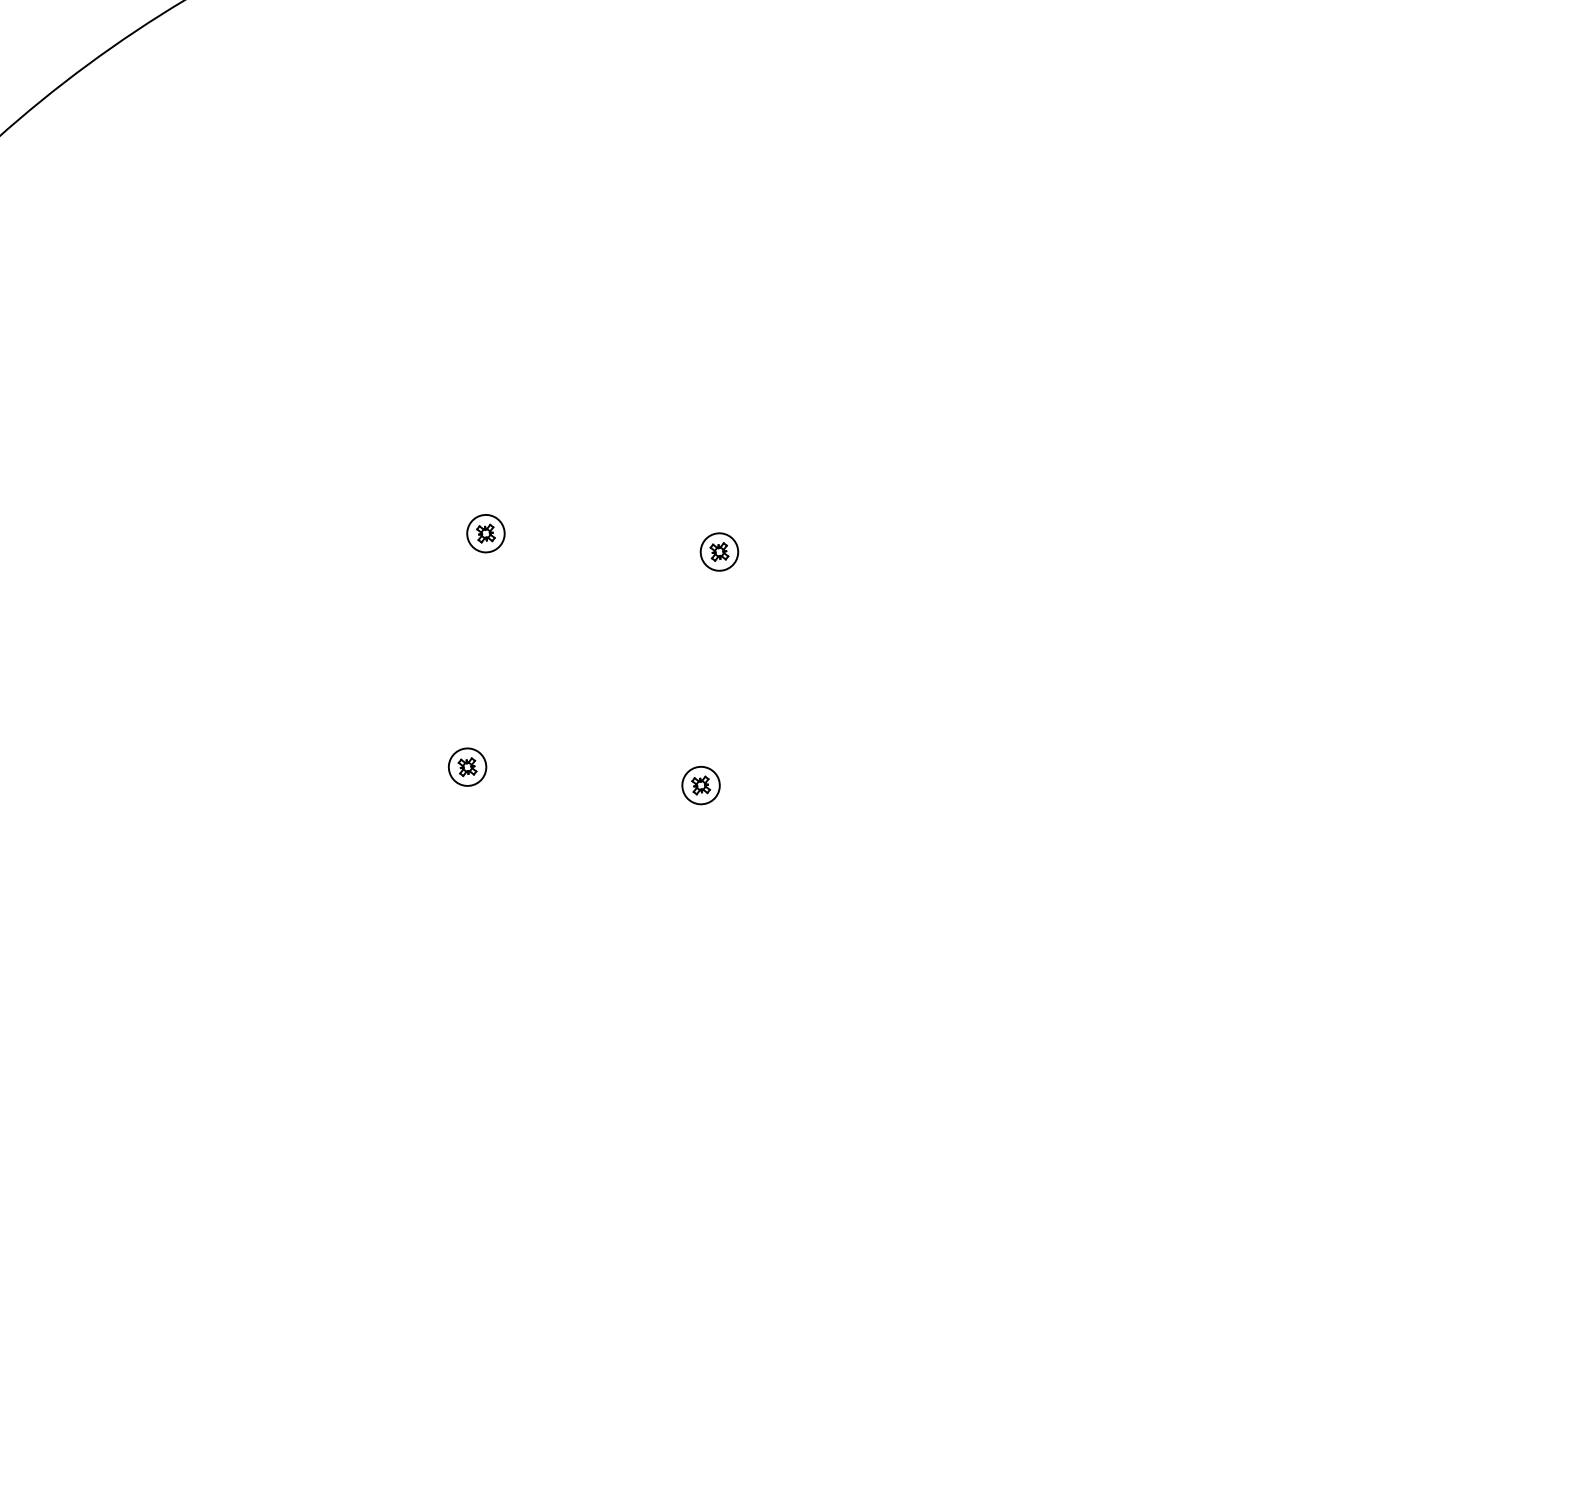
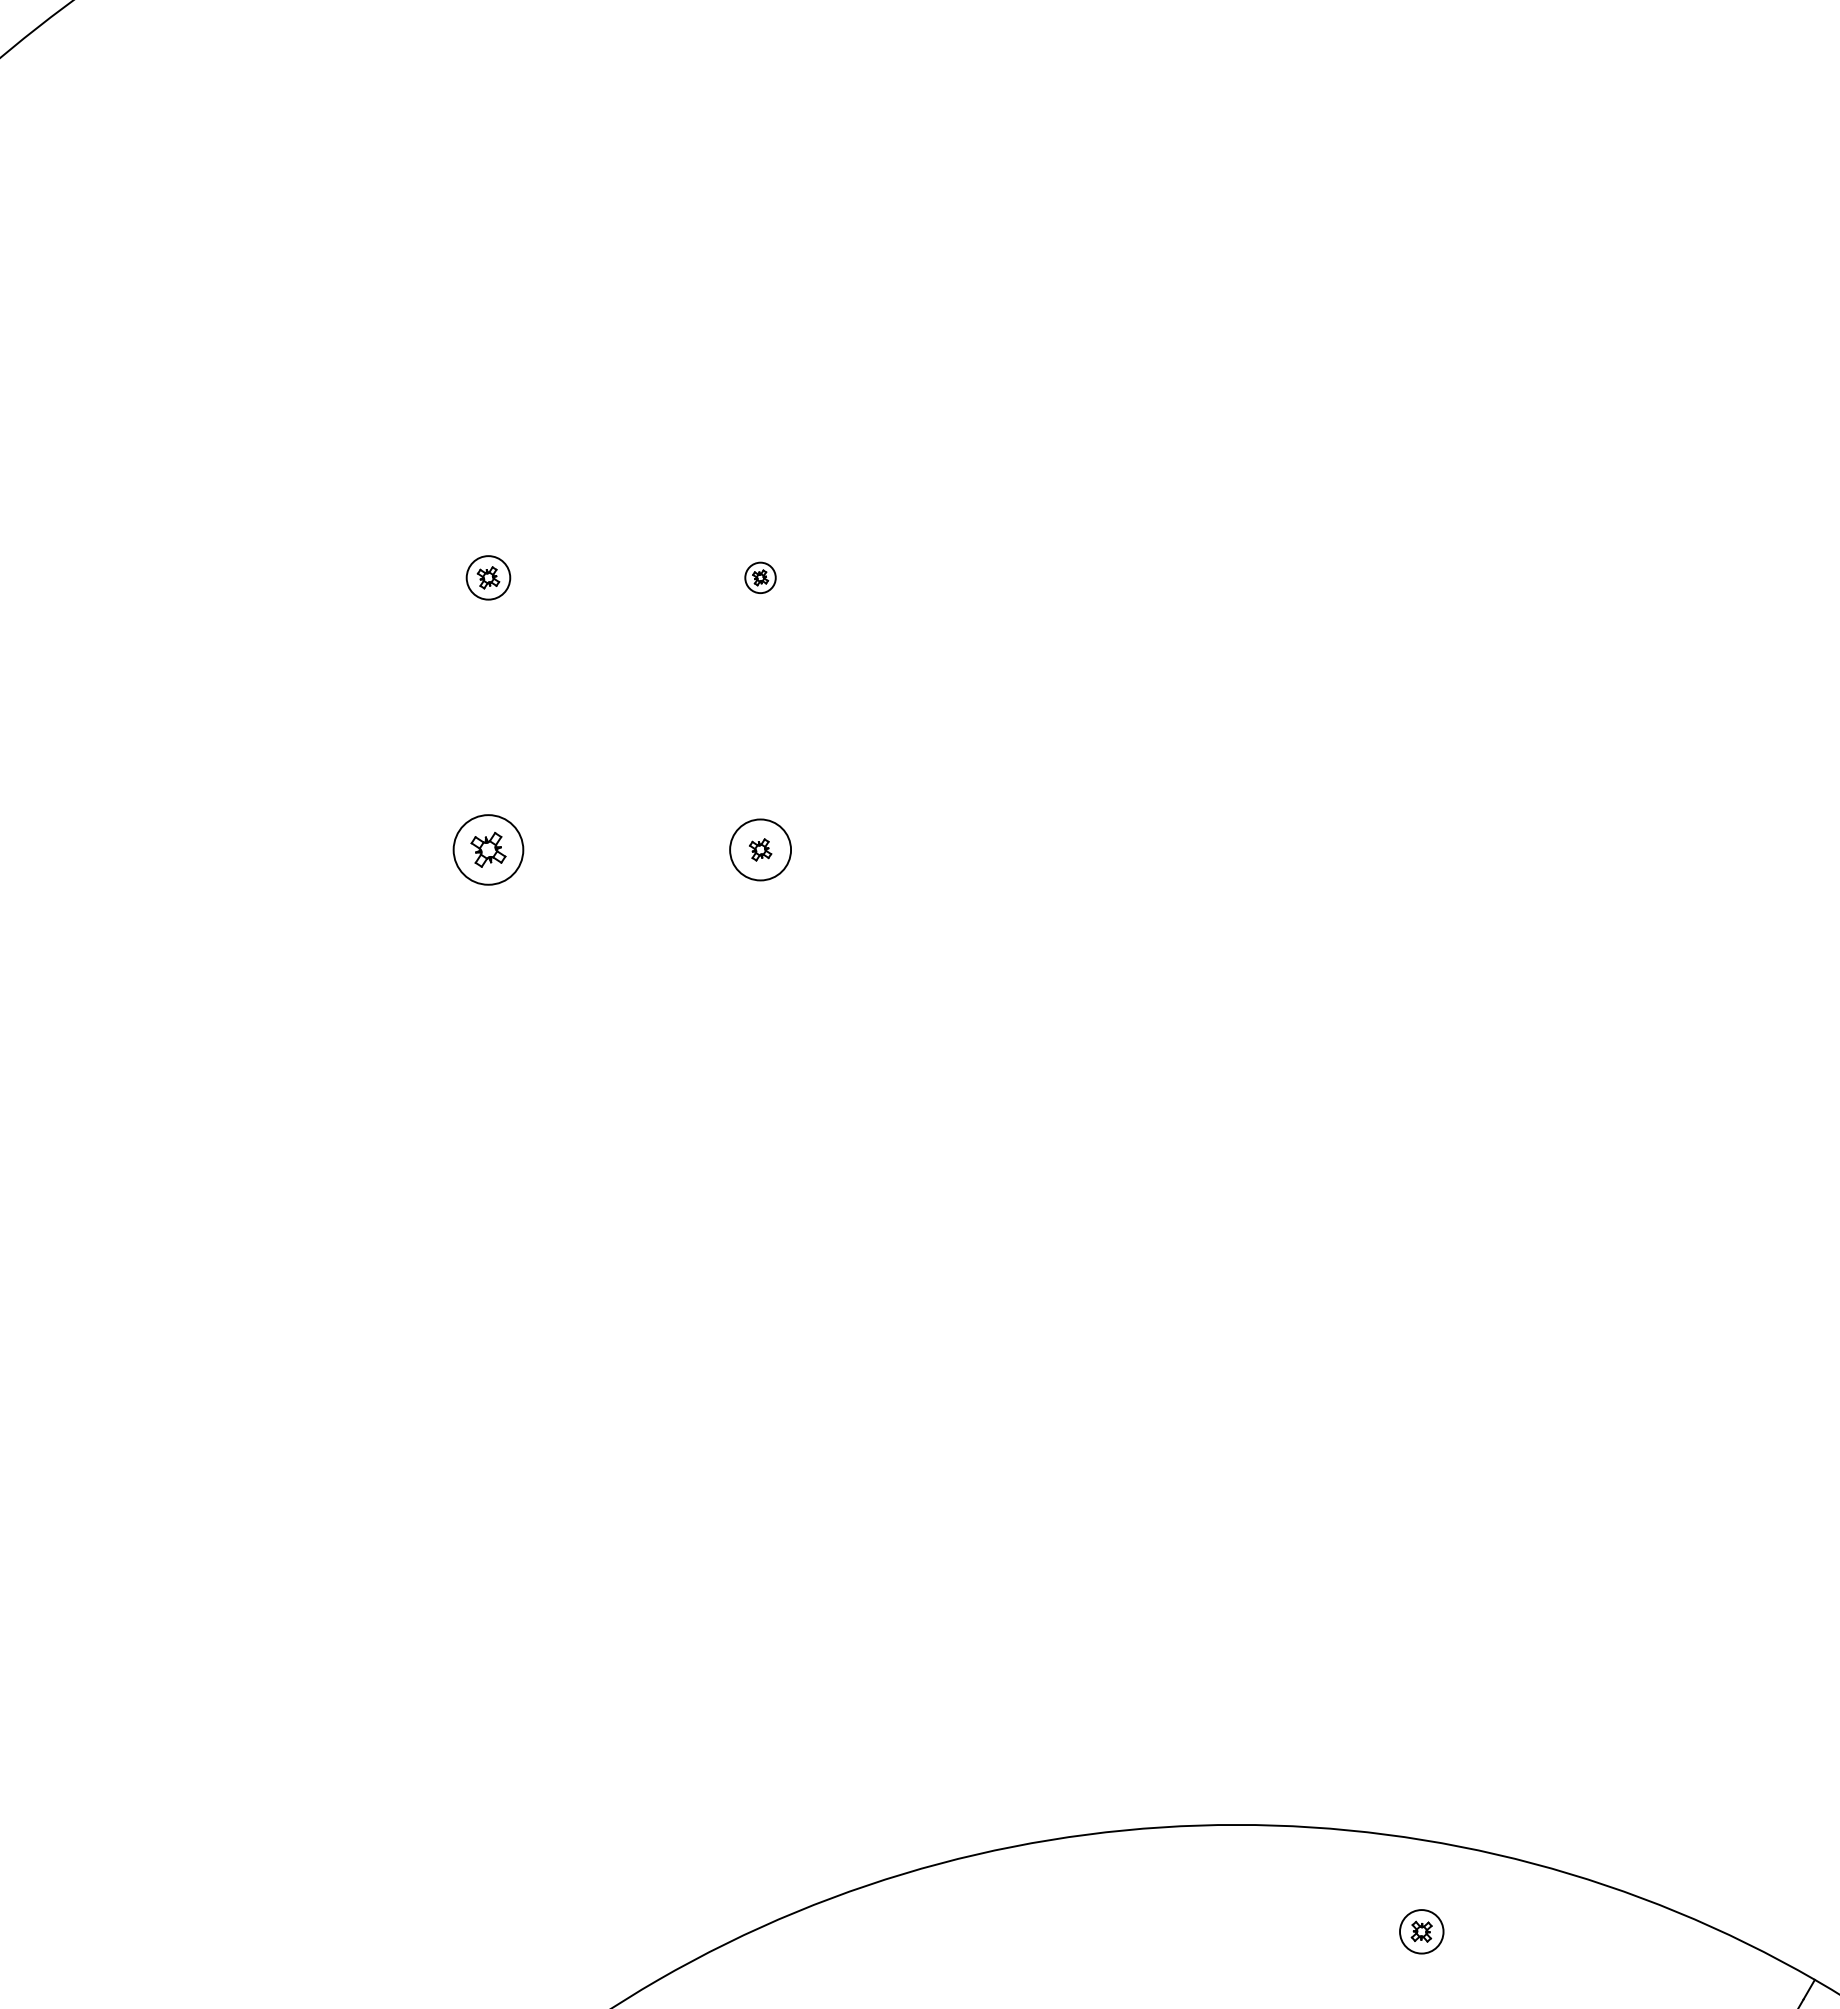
part: (719, 551) -> (760, 577), size x0.7
part: (467, 766) -> (488, 849), size x1.6
circle: (701, 785) -> (760, 849), size x1.4

